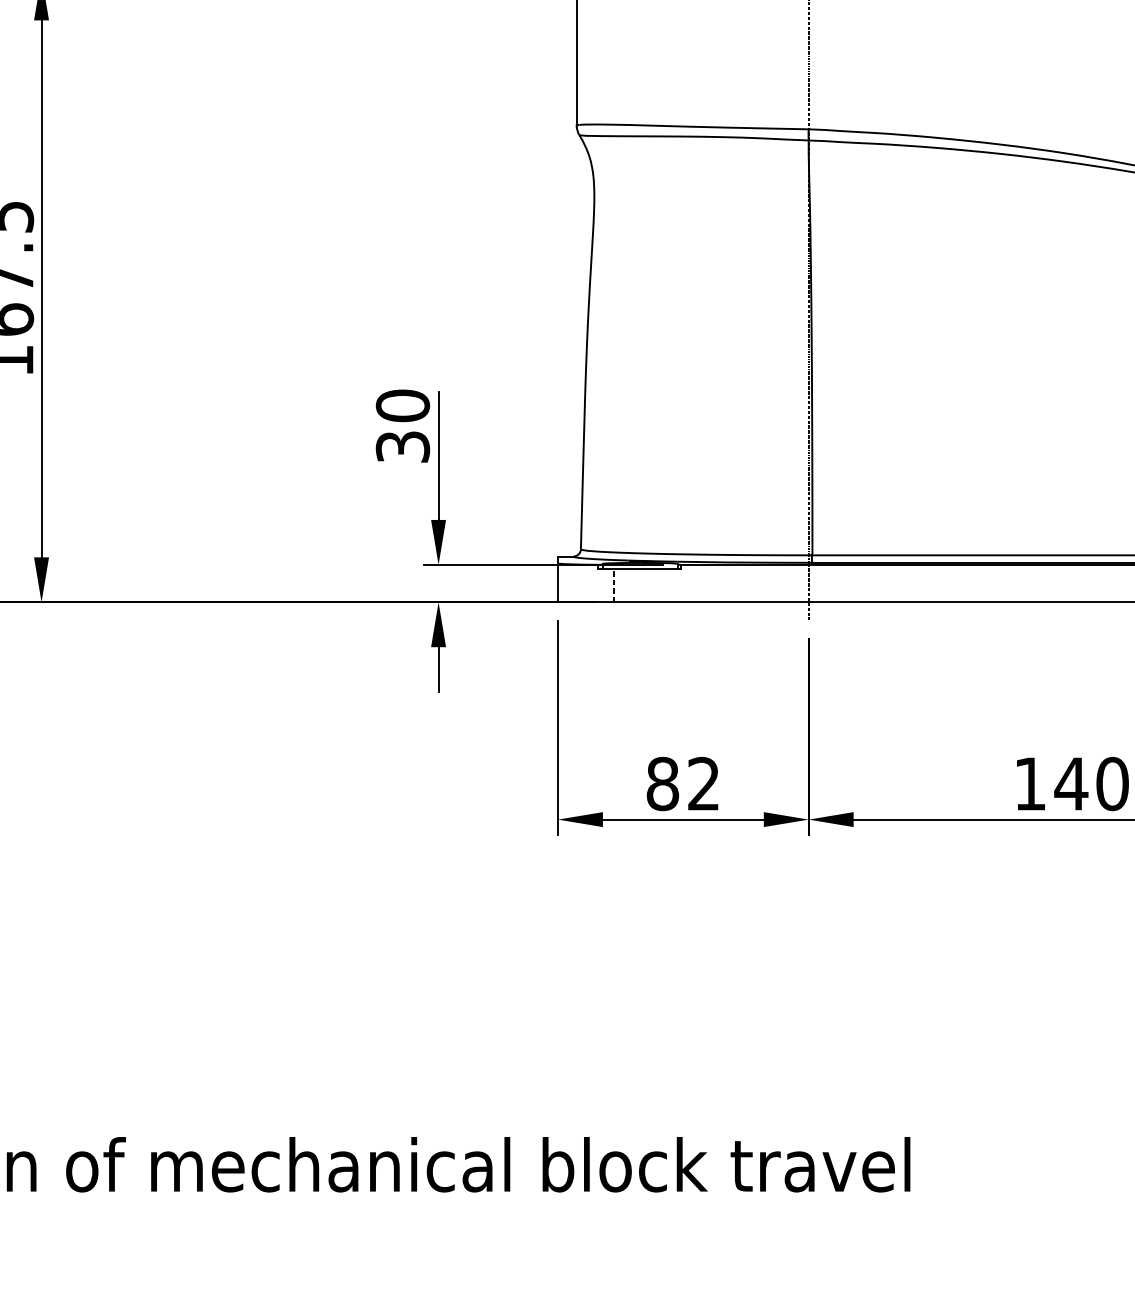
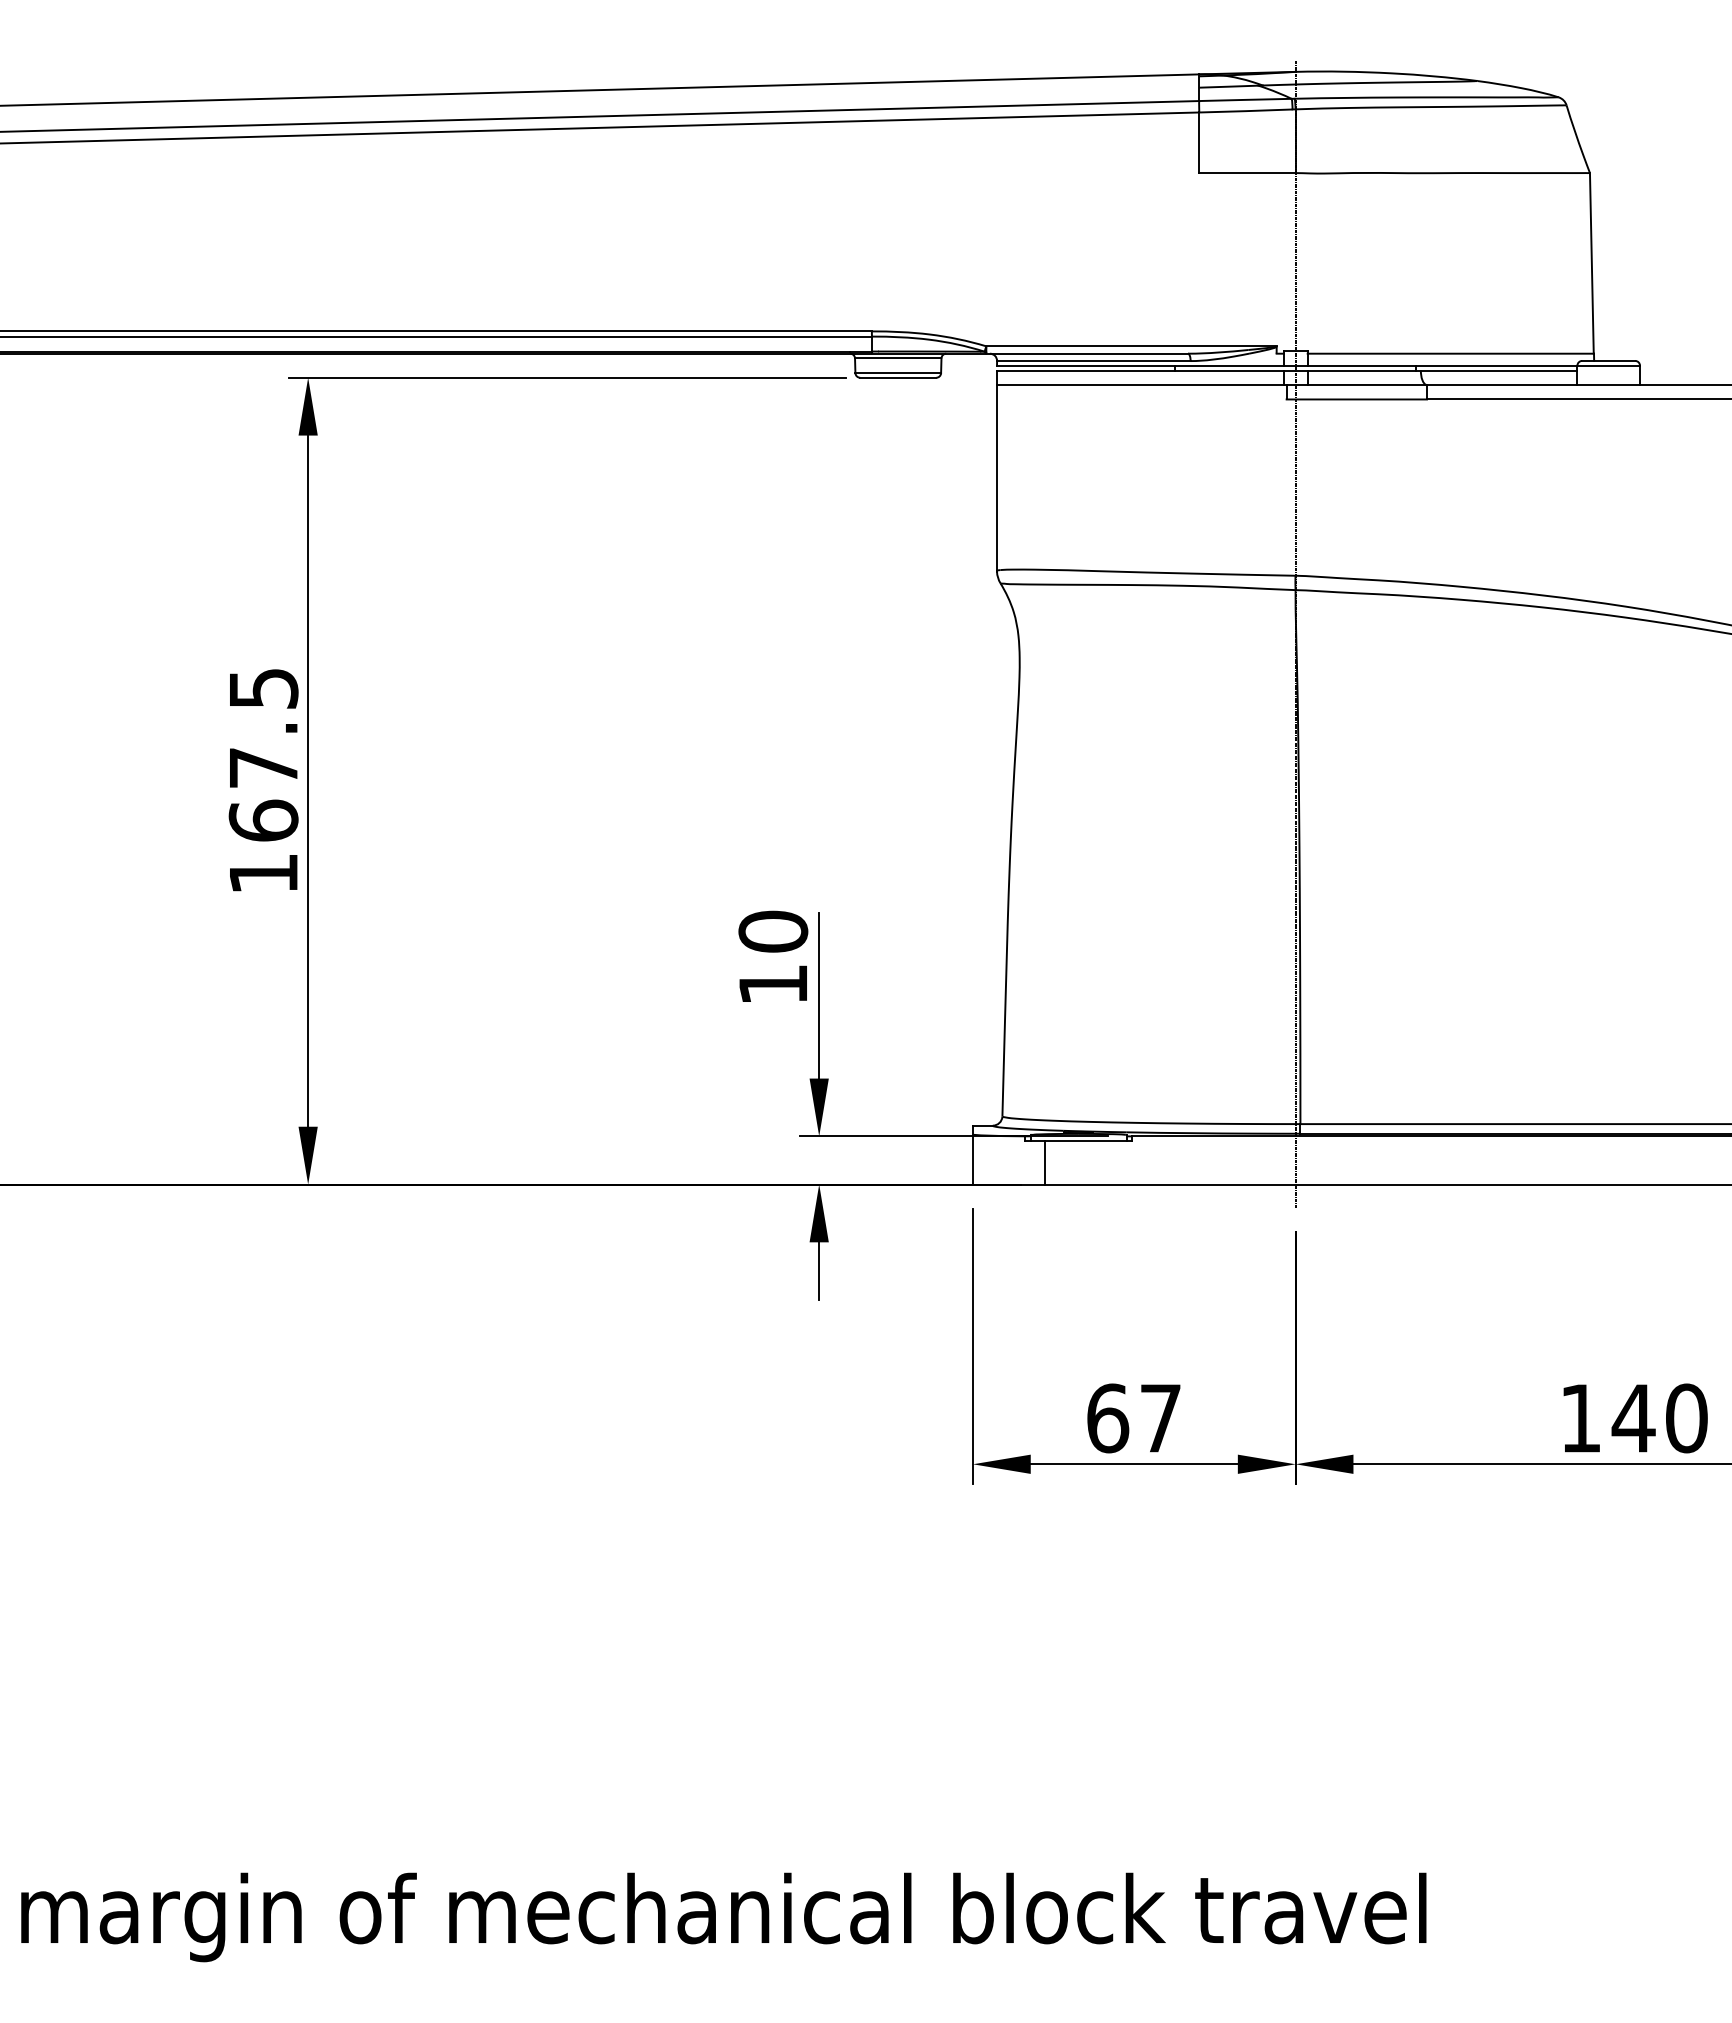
text: (403, 446) -> (773, 984), 30 -> 10
line: (614, 585) -> (1045, 1162), dashed -> solid
text: (682, 784) -> (1133, 1418), 82 -> 67

